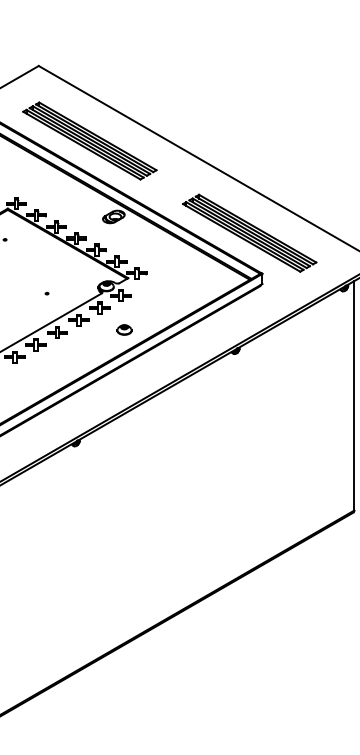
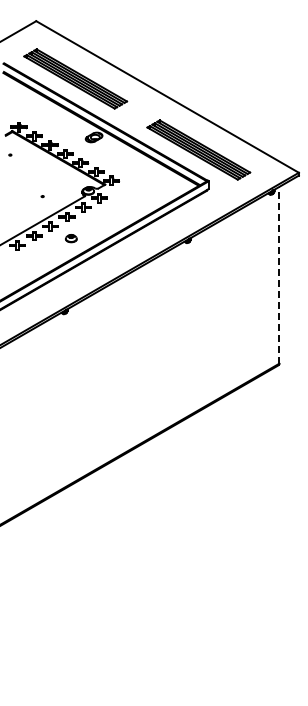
part: (124, 329) -> (71, 238), moved
line: (354, 394) -> (279, 274), solid -> dashed

